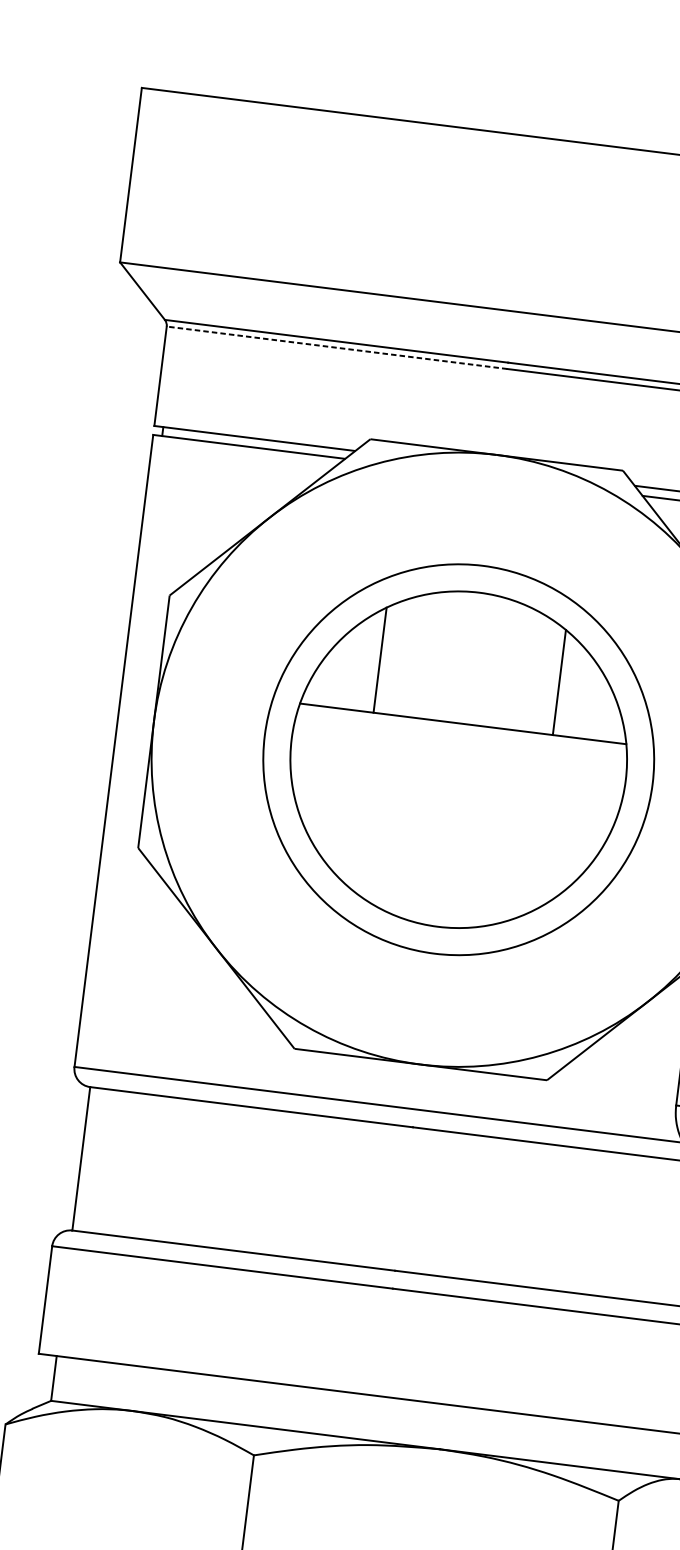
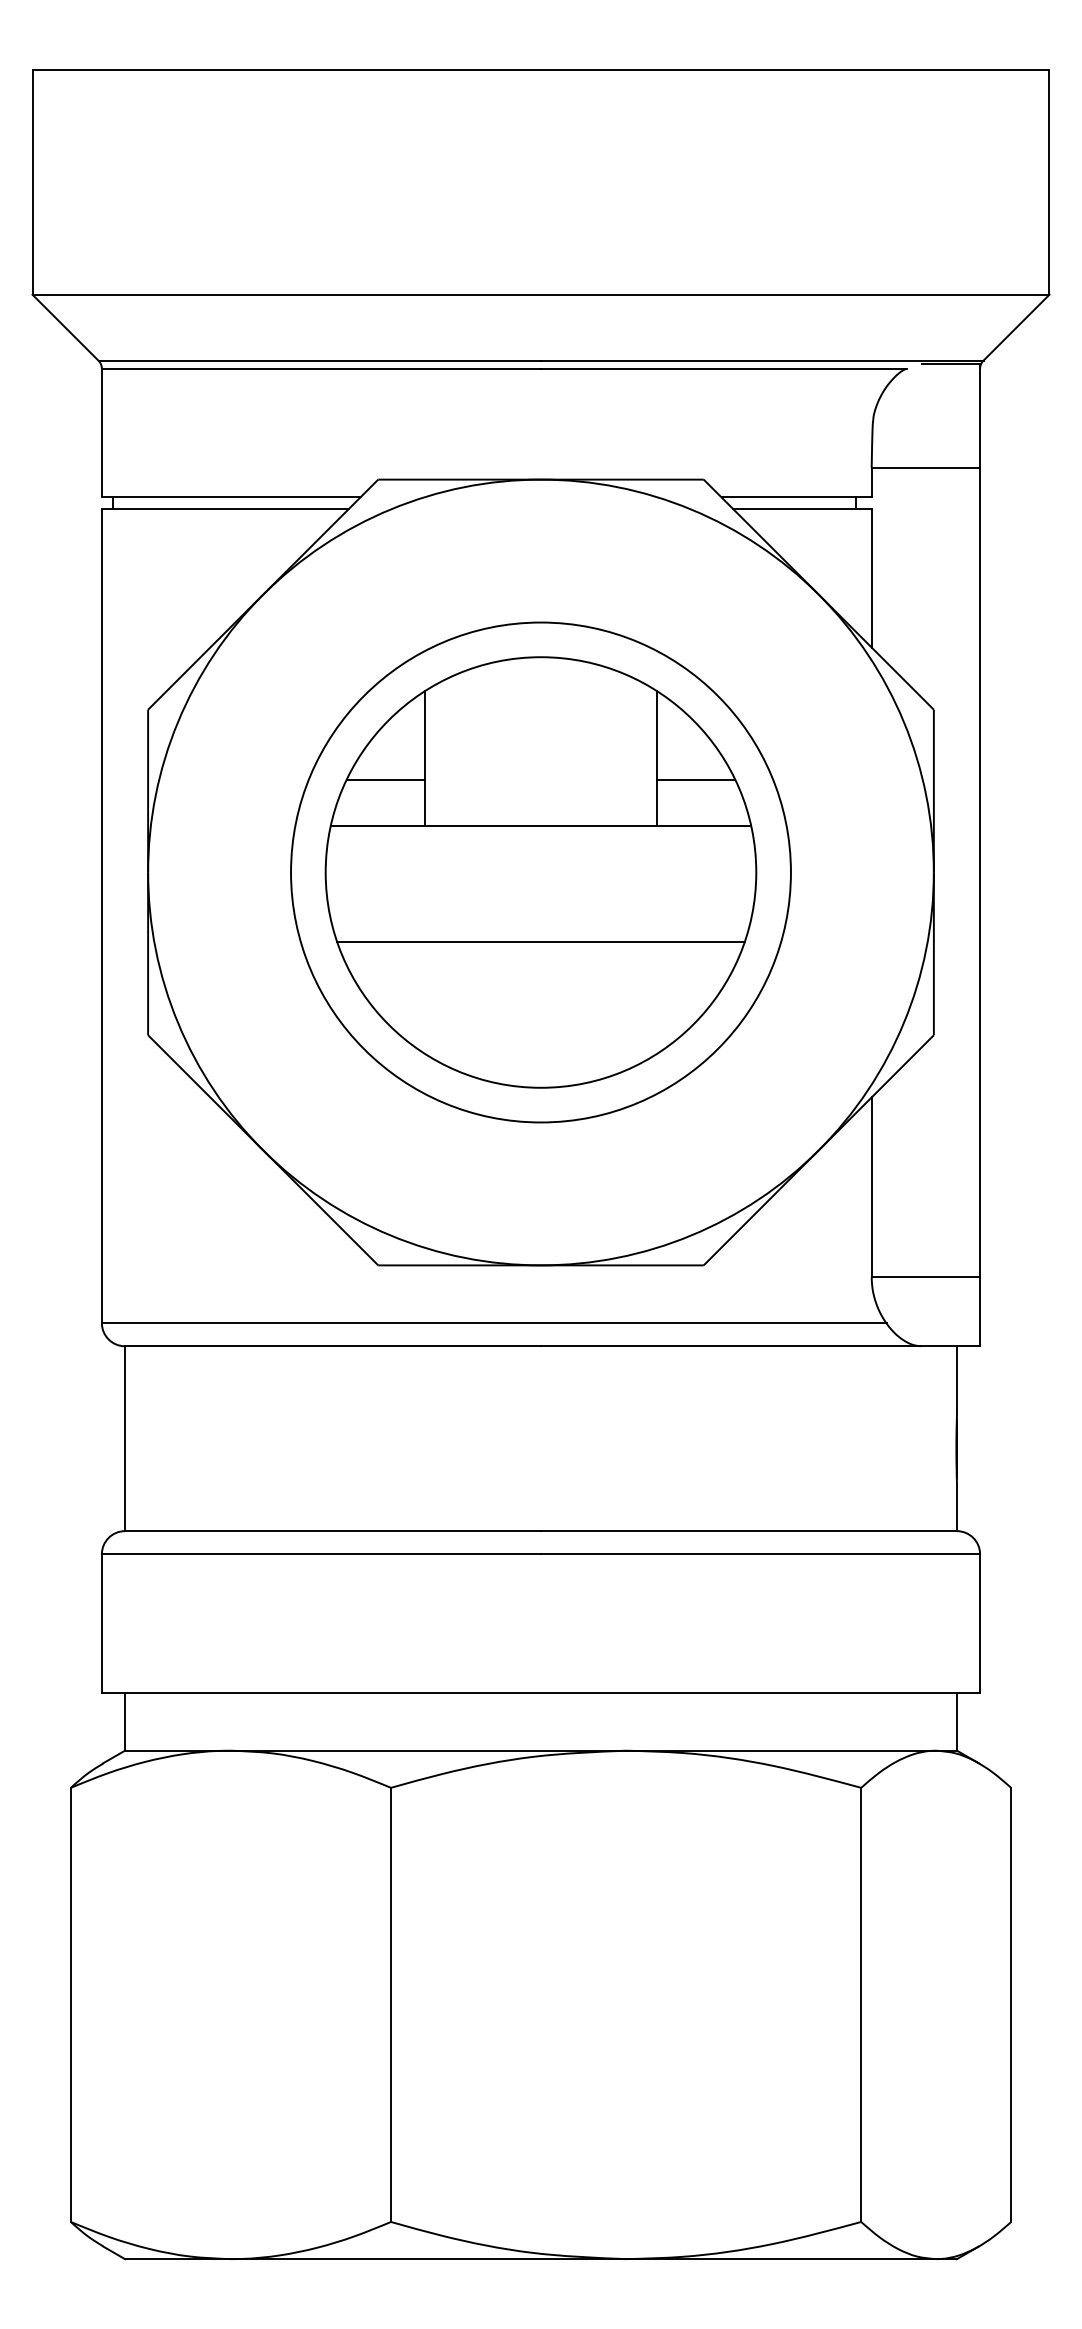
line: (337, 347) -> (321, 368), dashed -> solid
line: (347, 673) -> (385, 780), added
line: (587, 703) -> (695, 780), added
line: (451, 813) -> (540, 941), added

